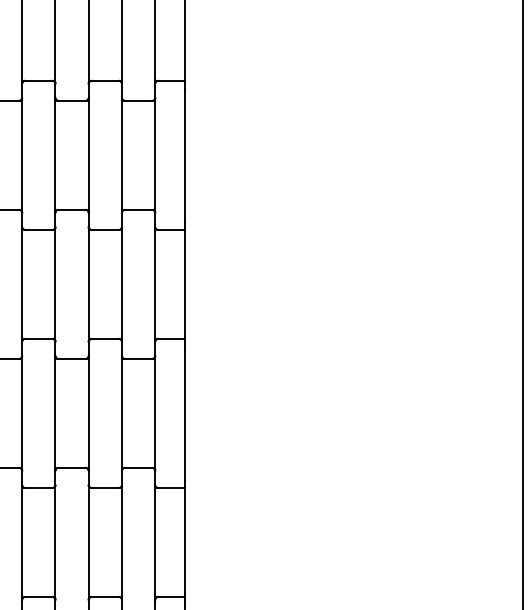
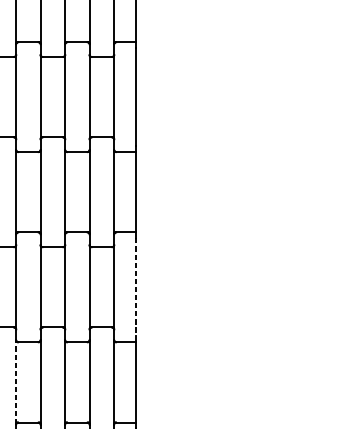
line: (185, 413) -> (136, 287), solid -> dashed
line: (22, 541) -> (16, 381), solid -> dashed

